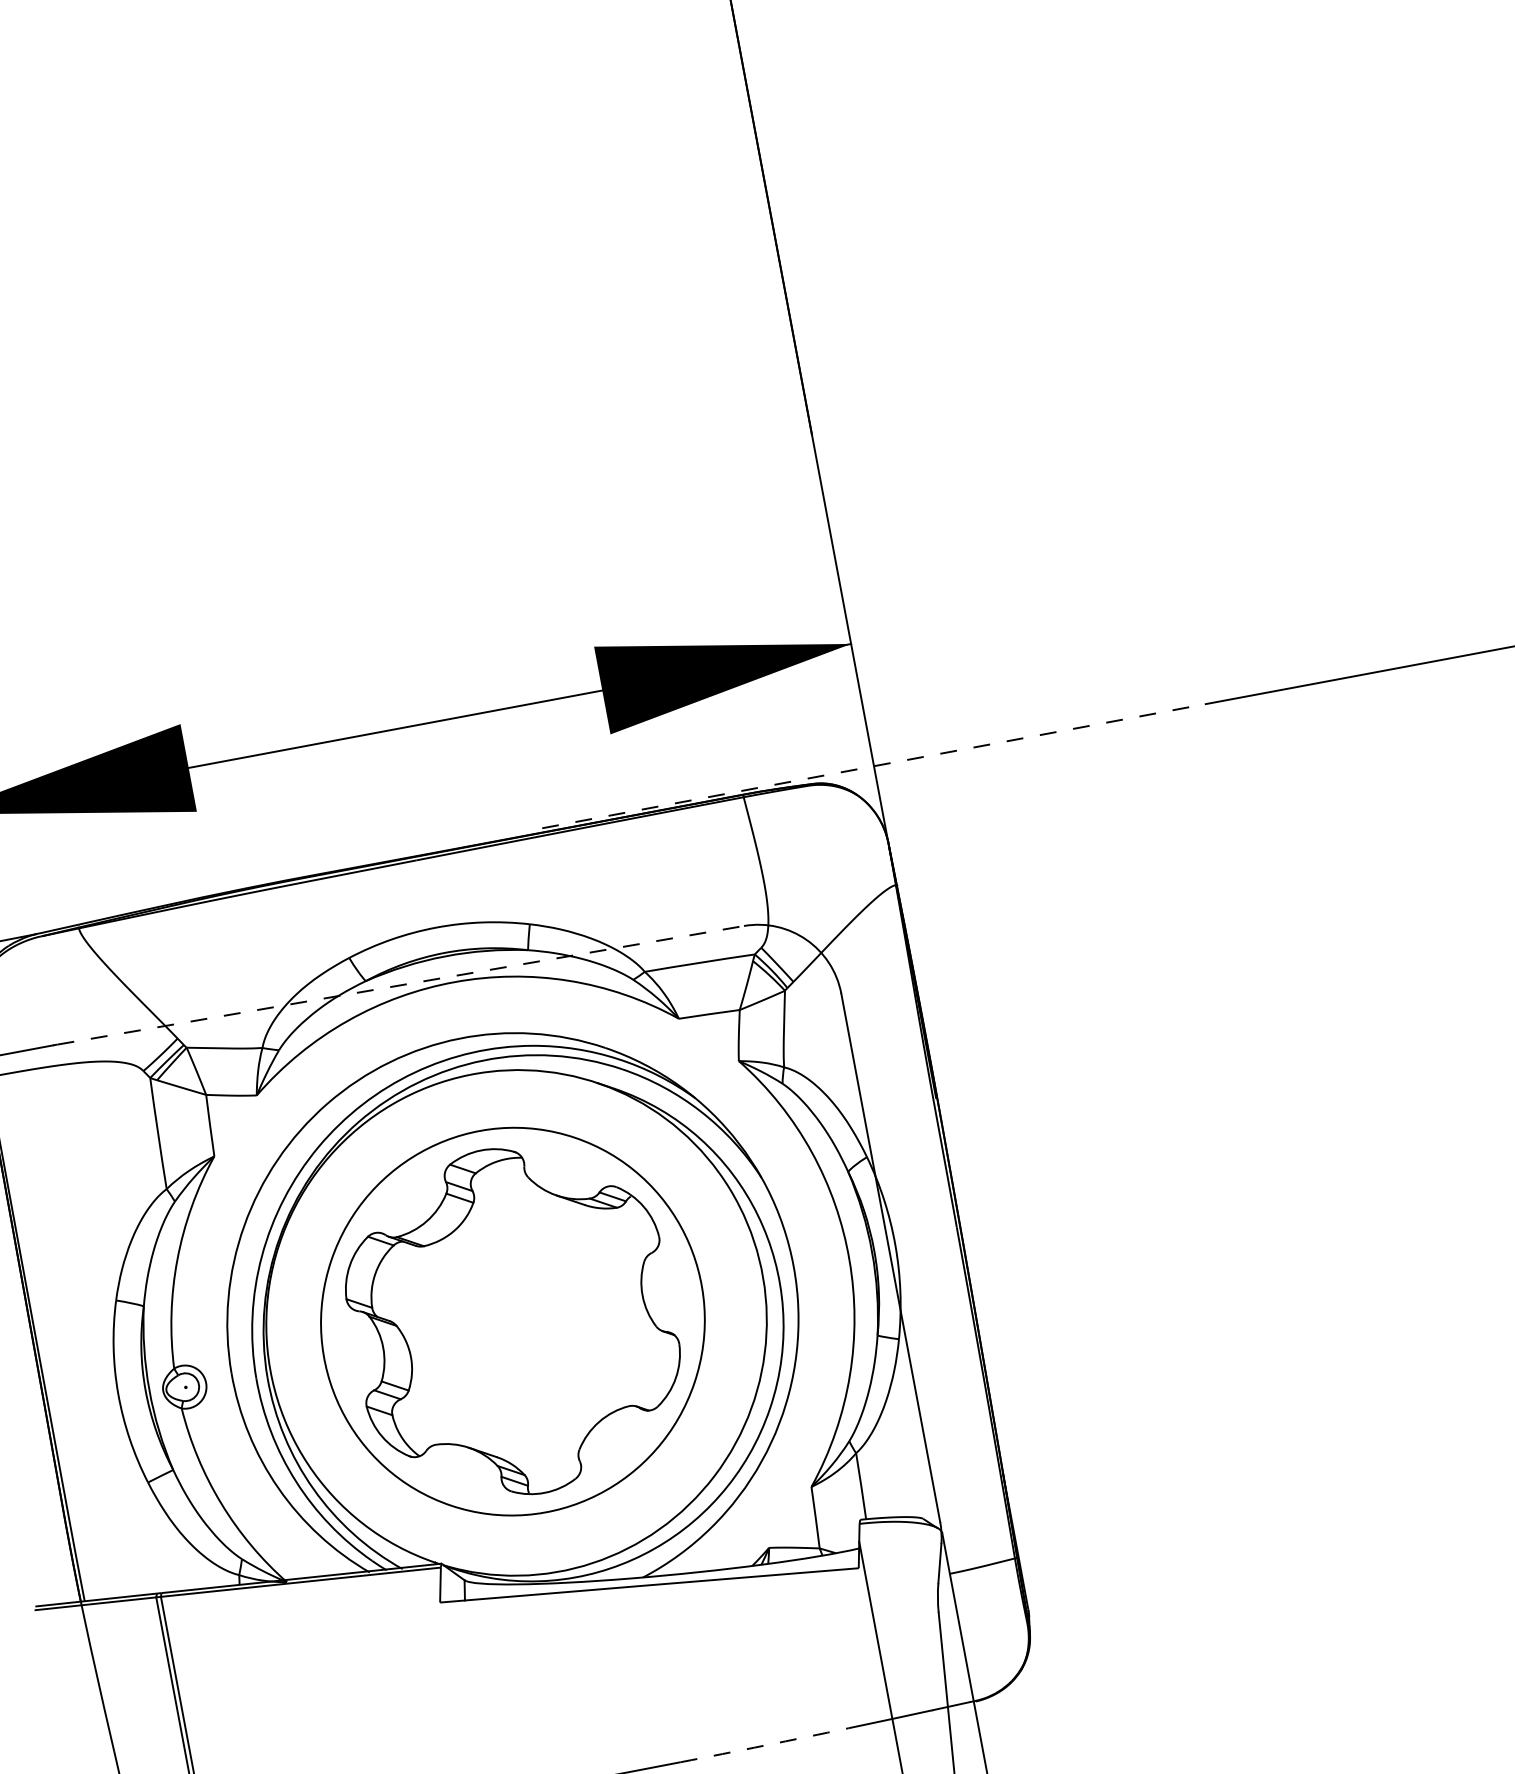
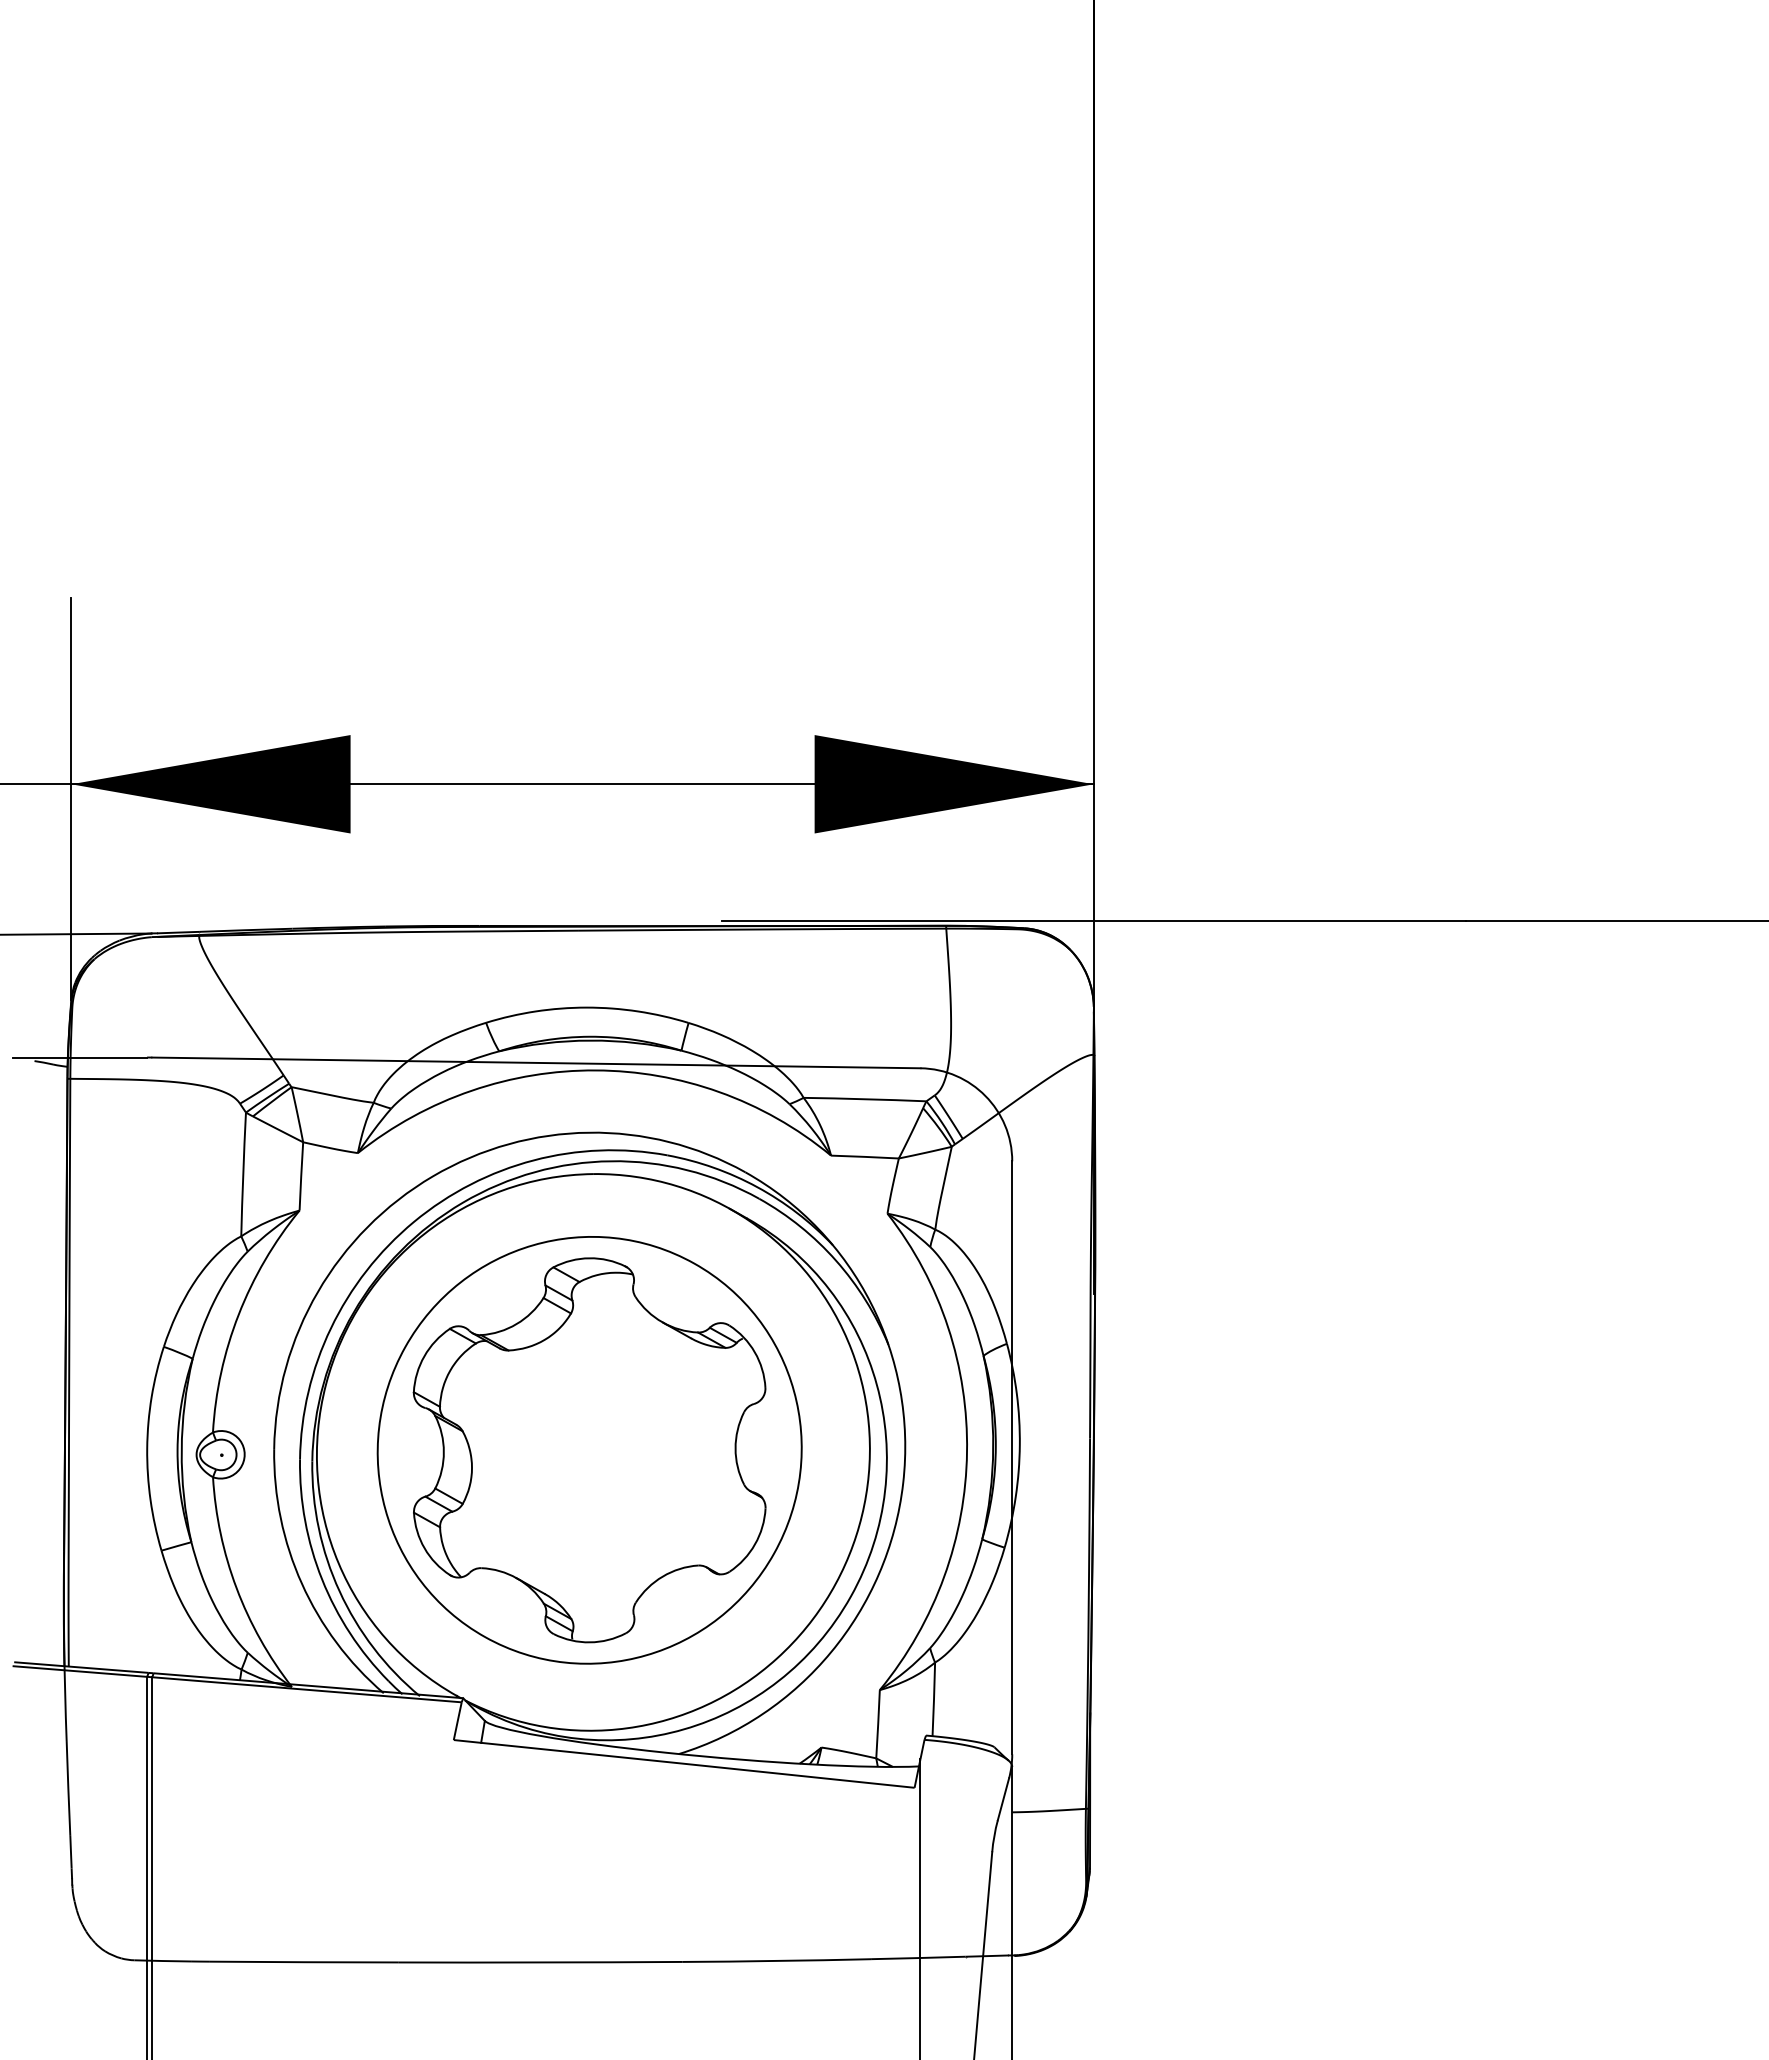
line: (874, 766) -> (1094, 921), dashed -> solid
line: (400, 984) -> (536, 1062), dashed -> solid
arc: (764, 1745) -> (776, 1960), dashed -> solid

